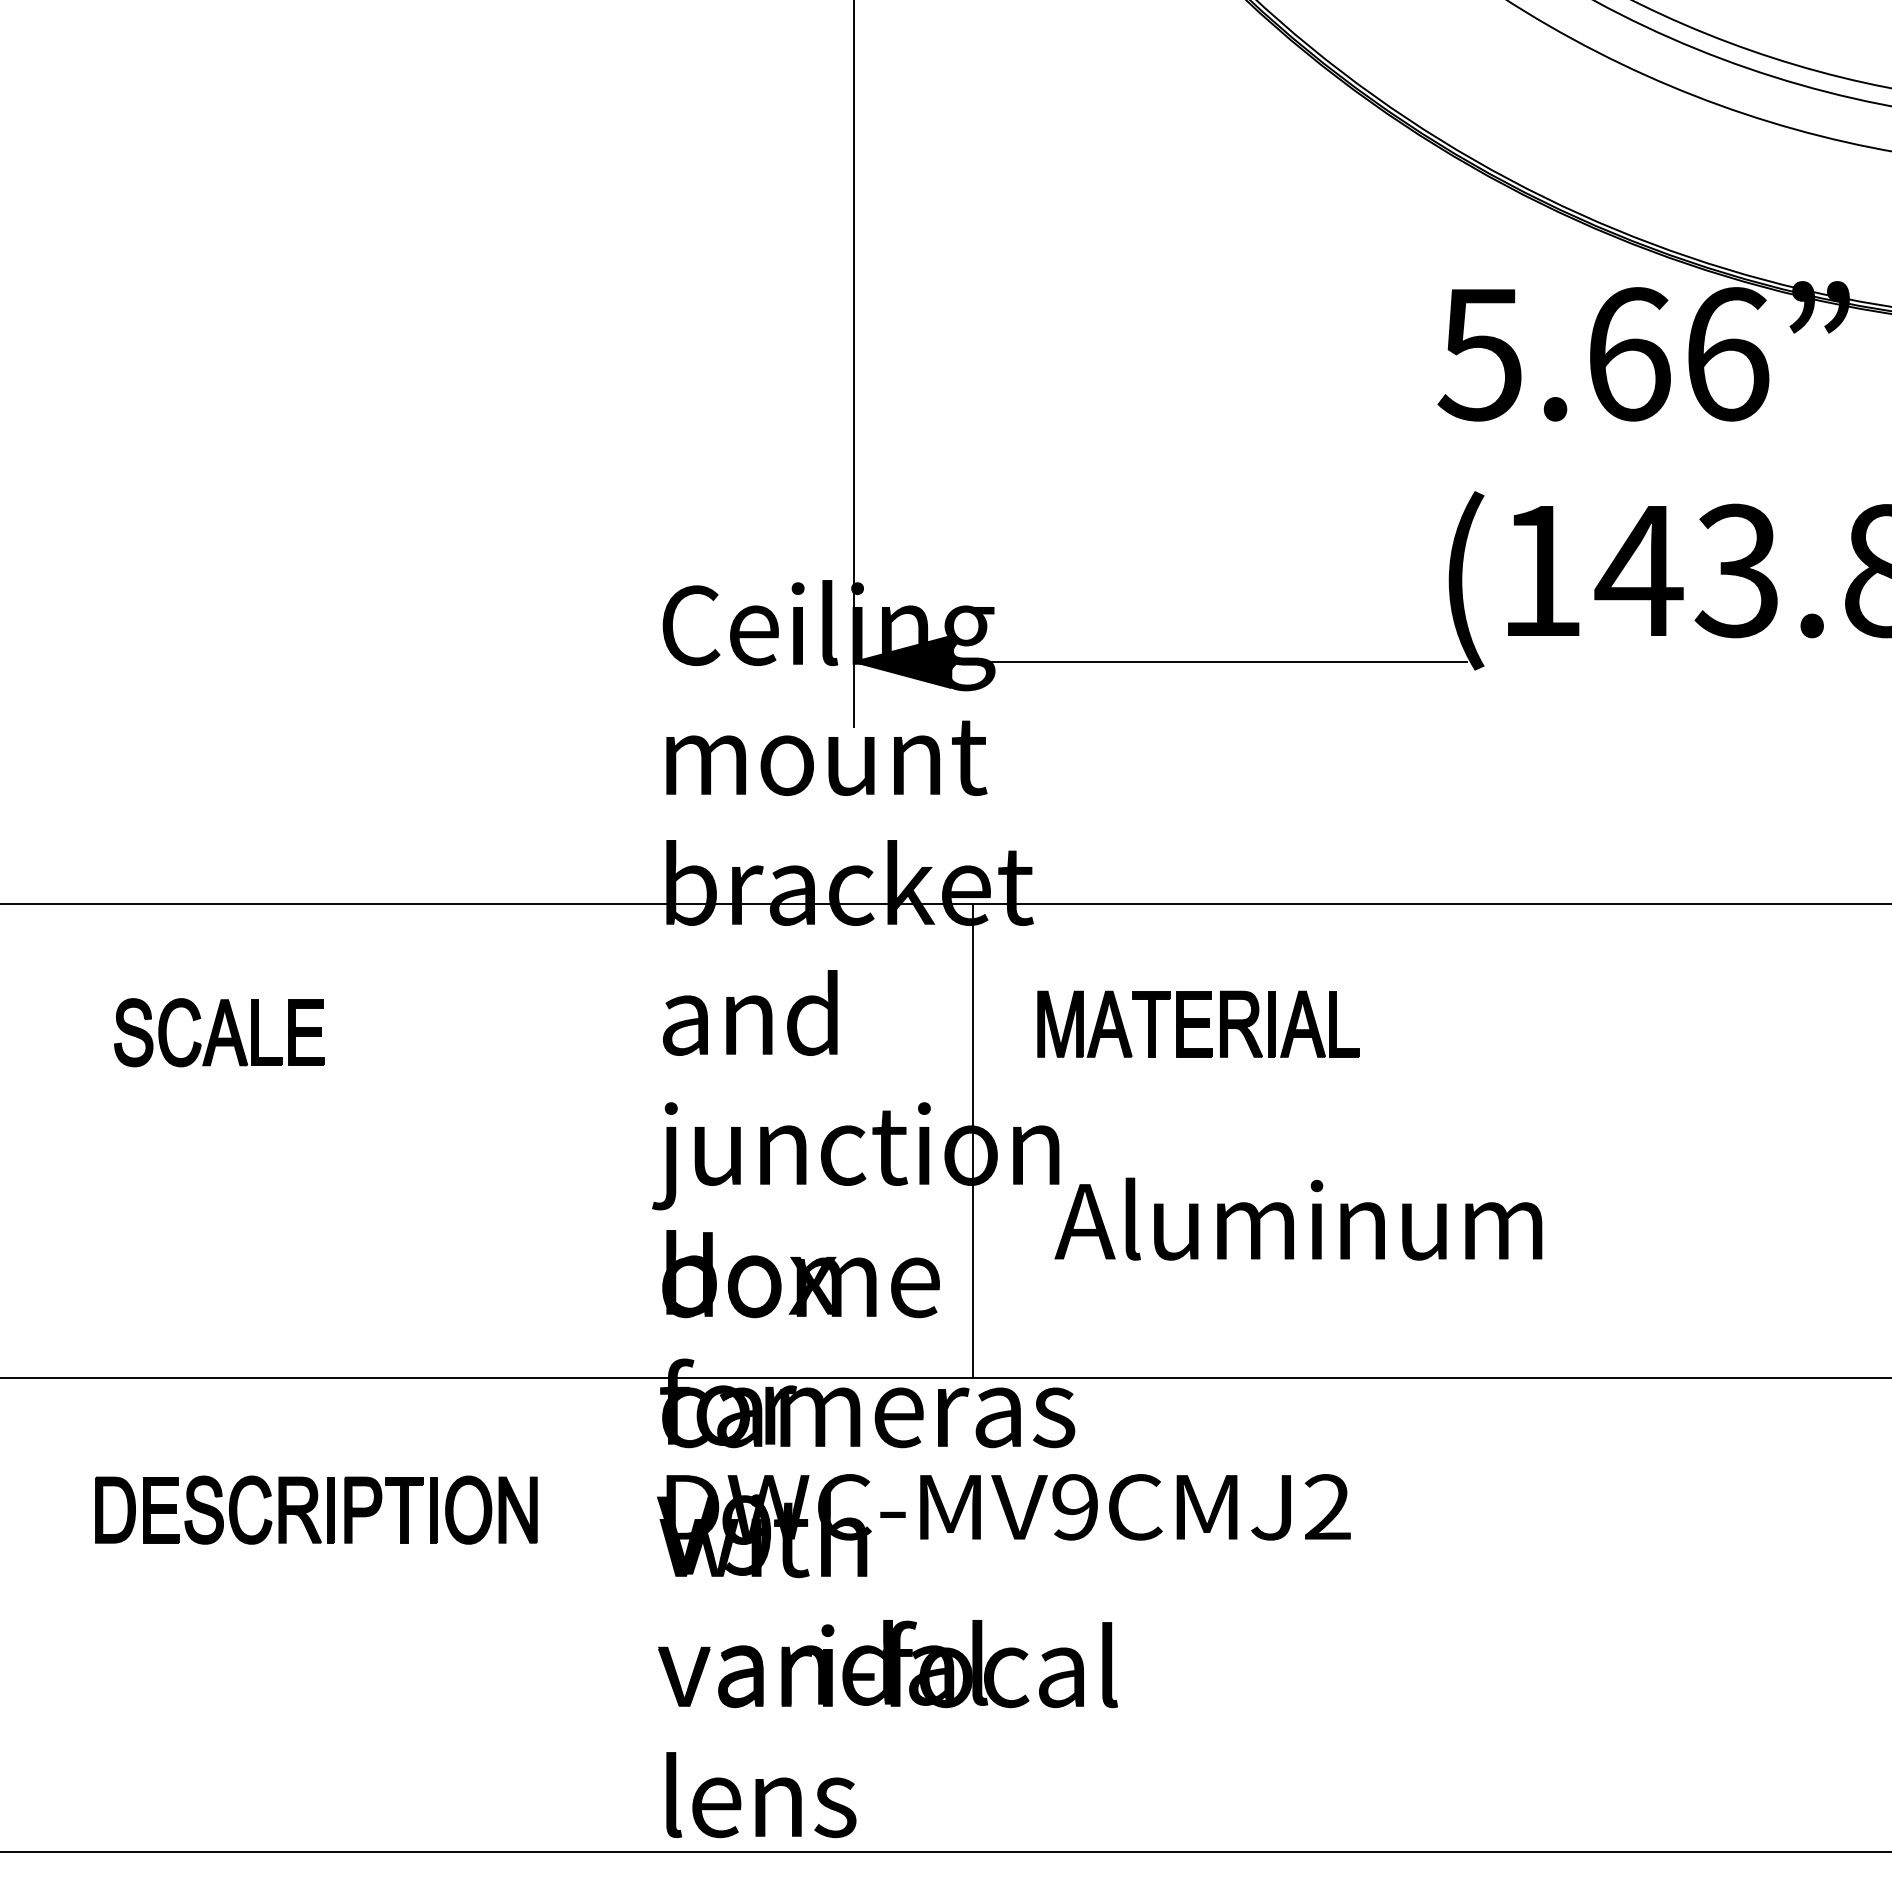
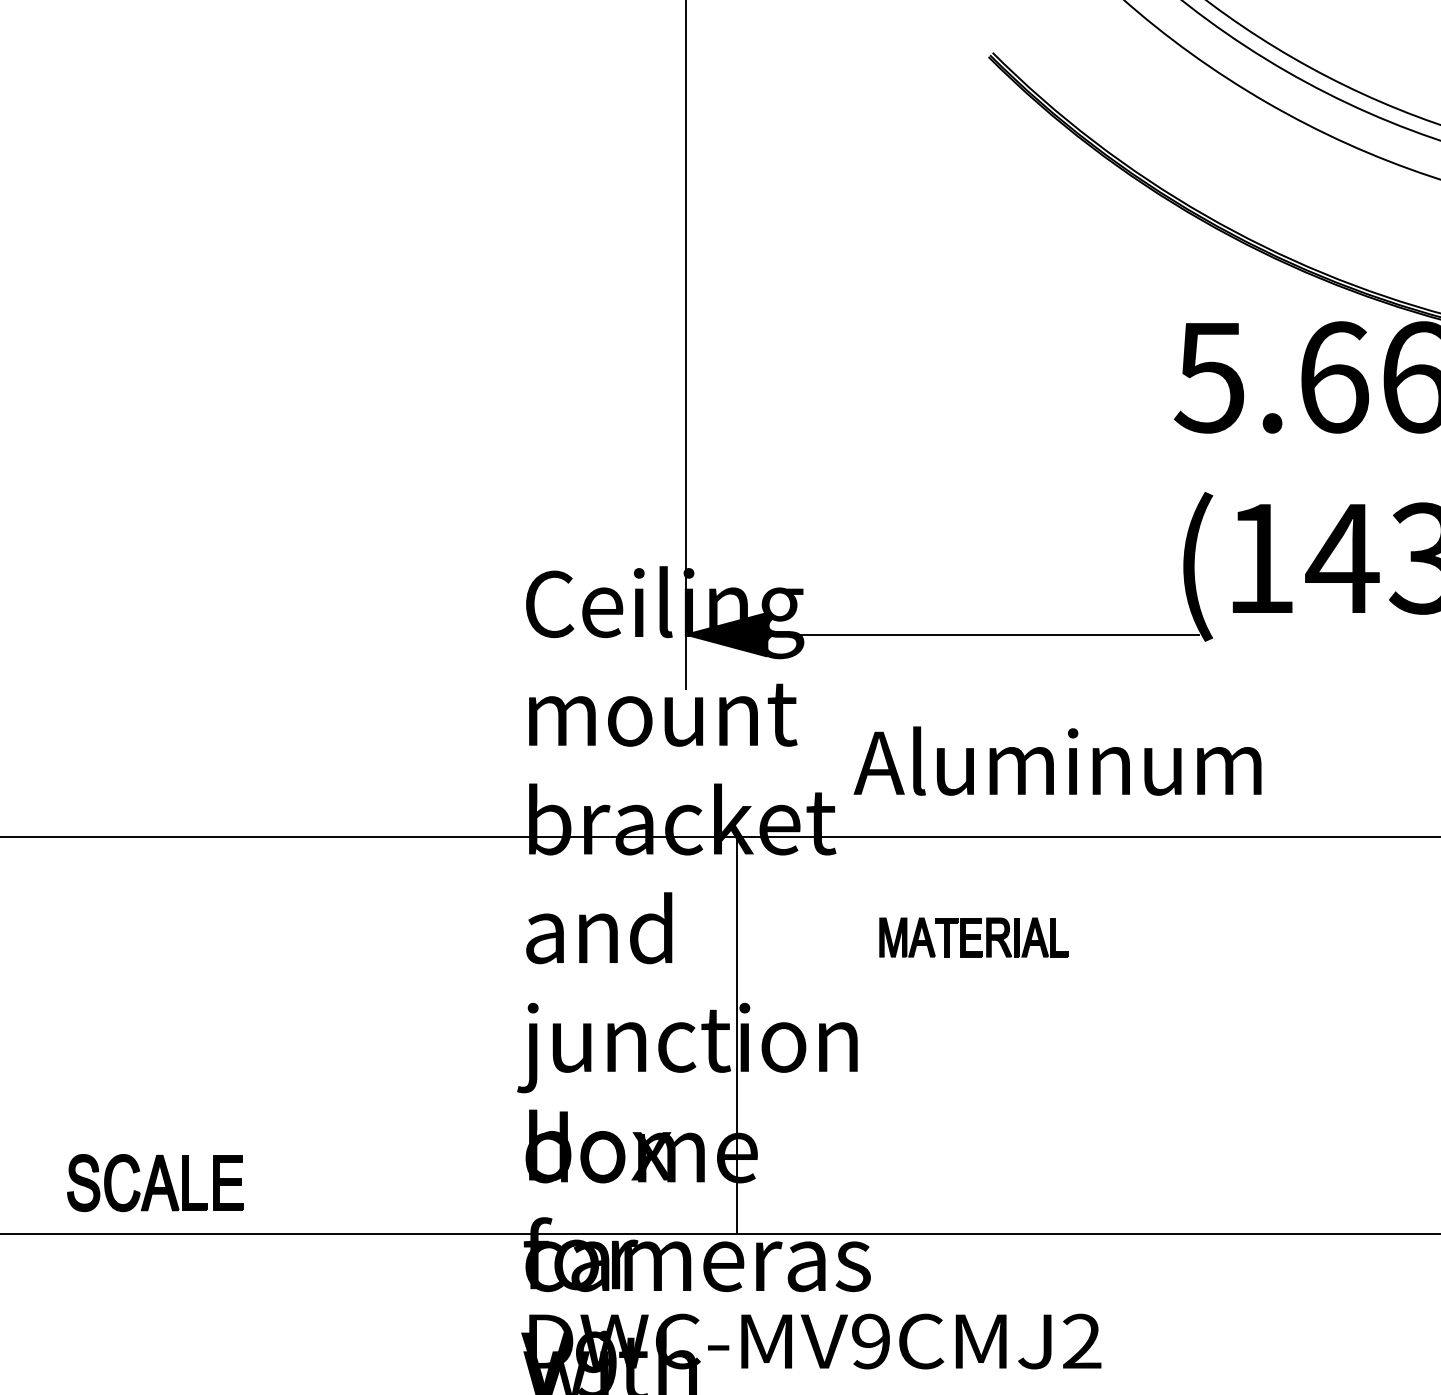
part: (1198, 1023) -> (974, 937), size x0.7
part: (219, 1032) -> (155, 1182), moved
line: (973, 1140) -> (737, 1034), moved
text: (1298, 1218) -> (1057, 760), moved
part: (316, 1509) -> (236, 1343), removed

